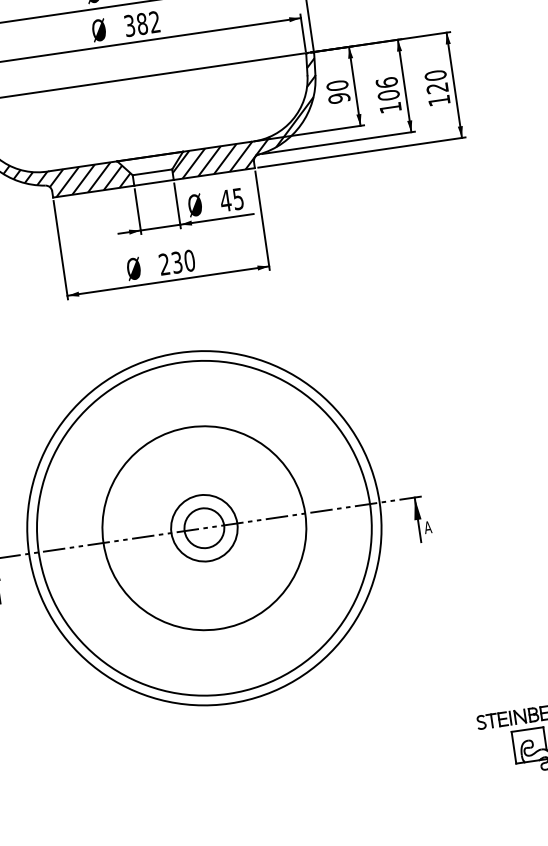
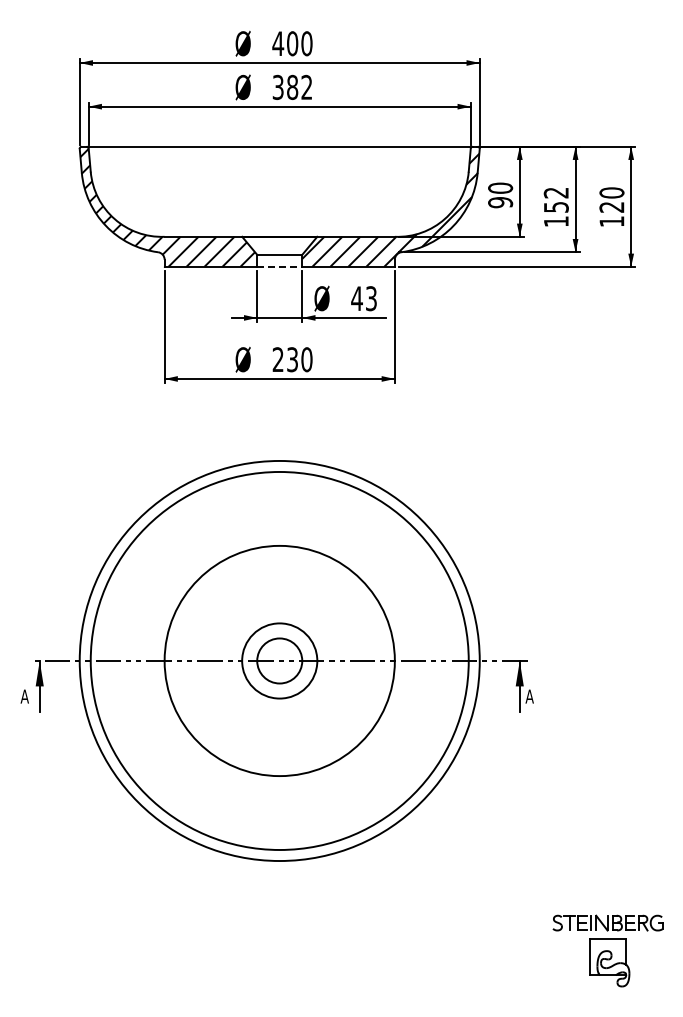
text: (387, 88) -> (555, 199), 106 -> 152
line: (153, 182) -> (279, 266), solid -> dashed
text: (238, 198) -> (371, 298), 45 -> 43

